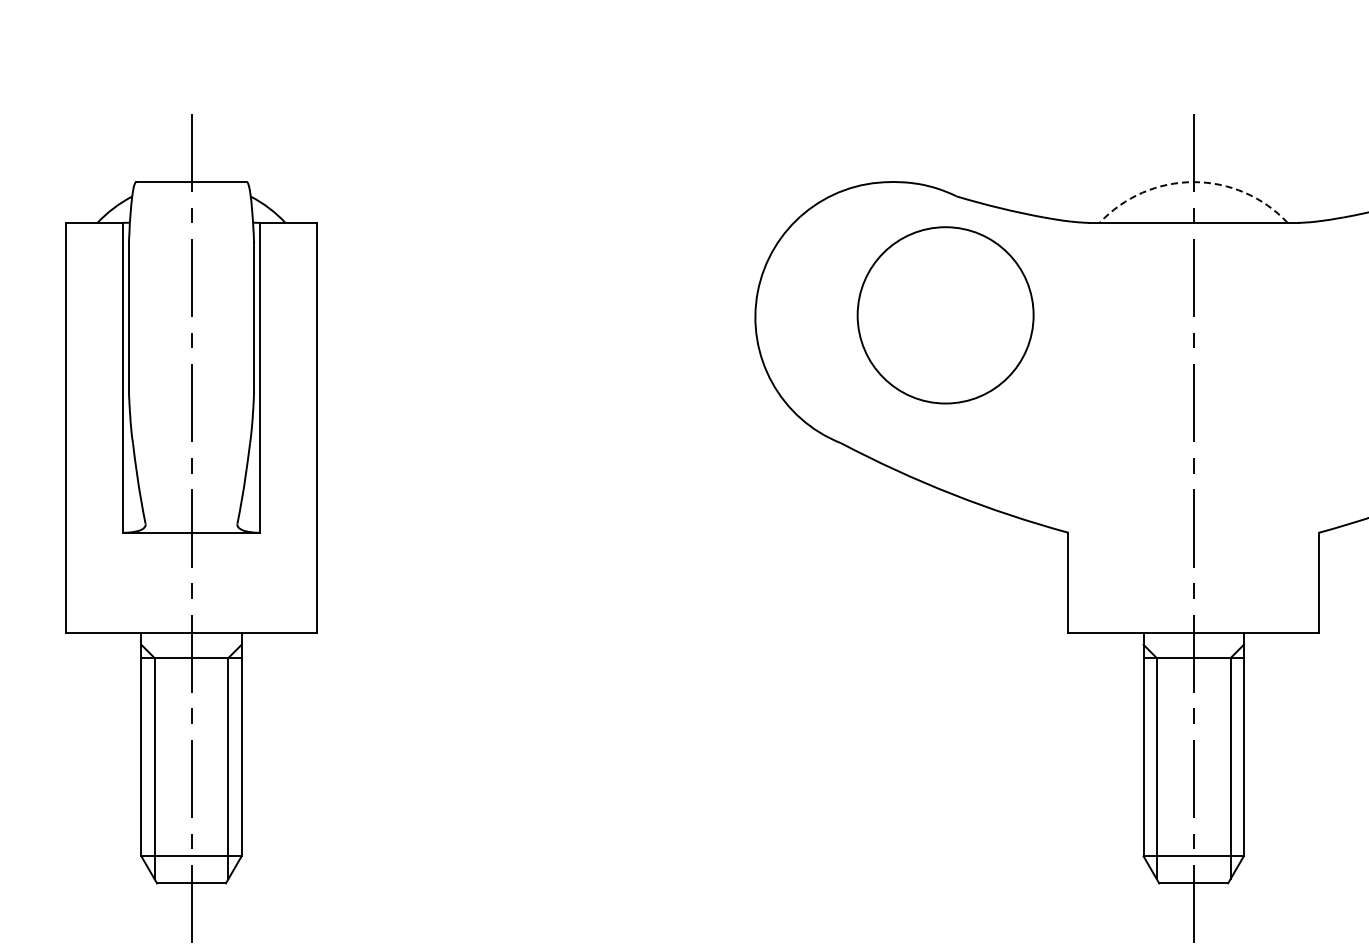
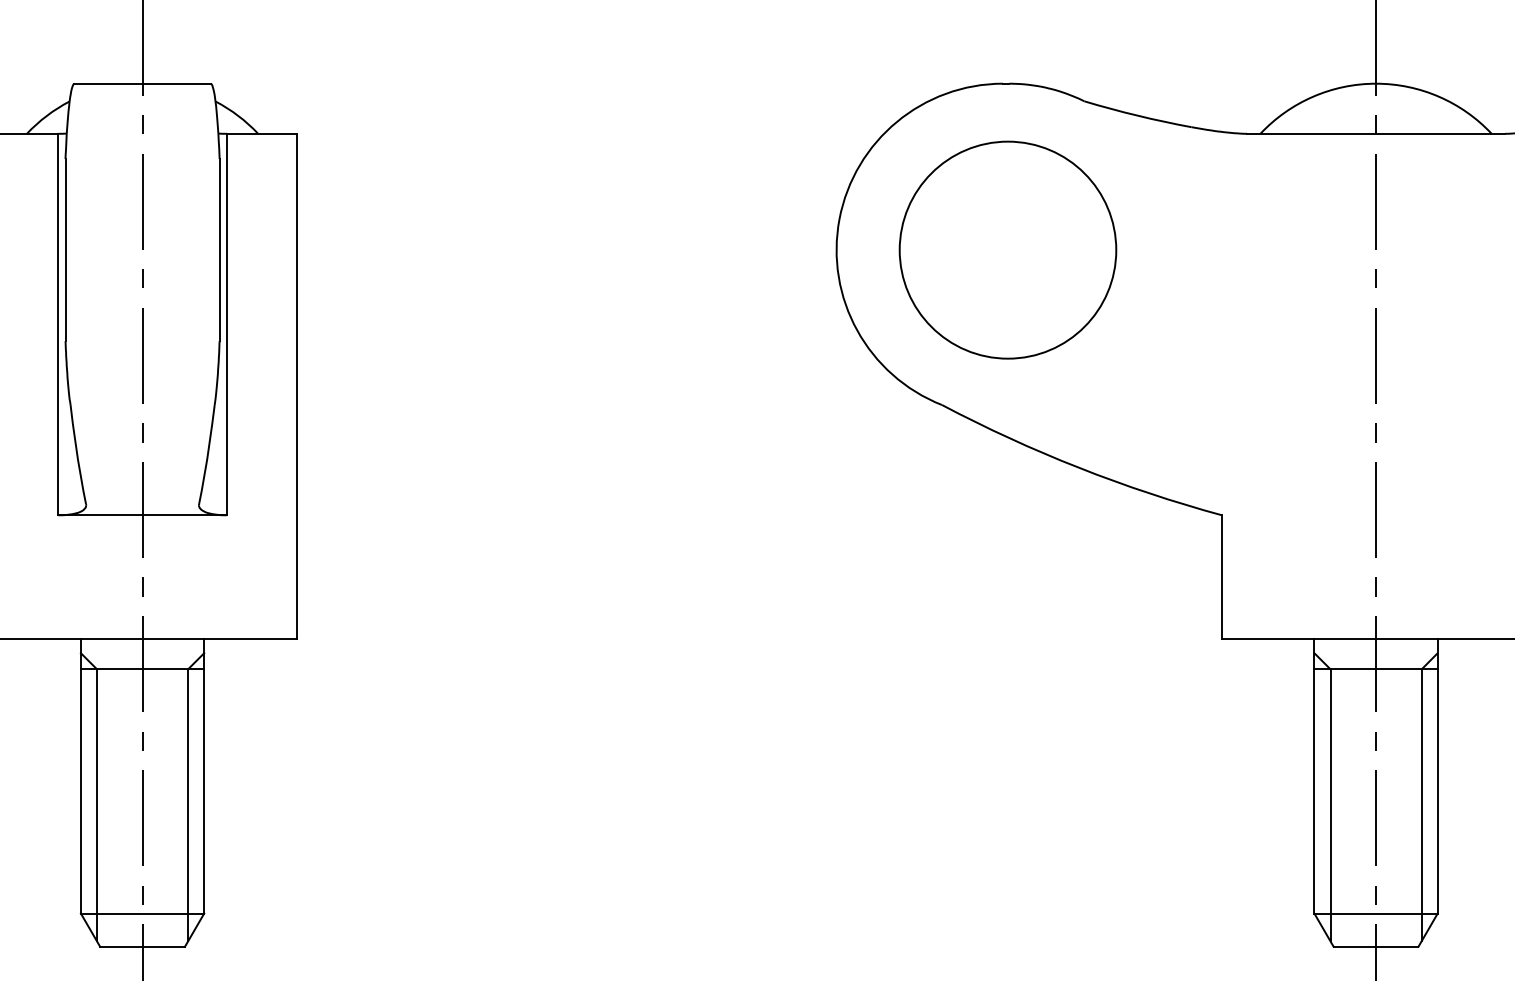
arc: (1193, 182) -> (1375, 84), dashed -> solid
part: (945, 315) -> (1007, 250), moved

